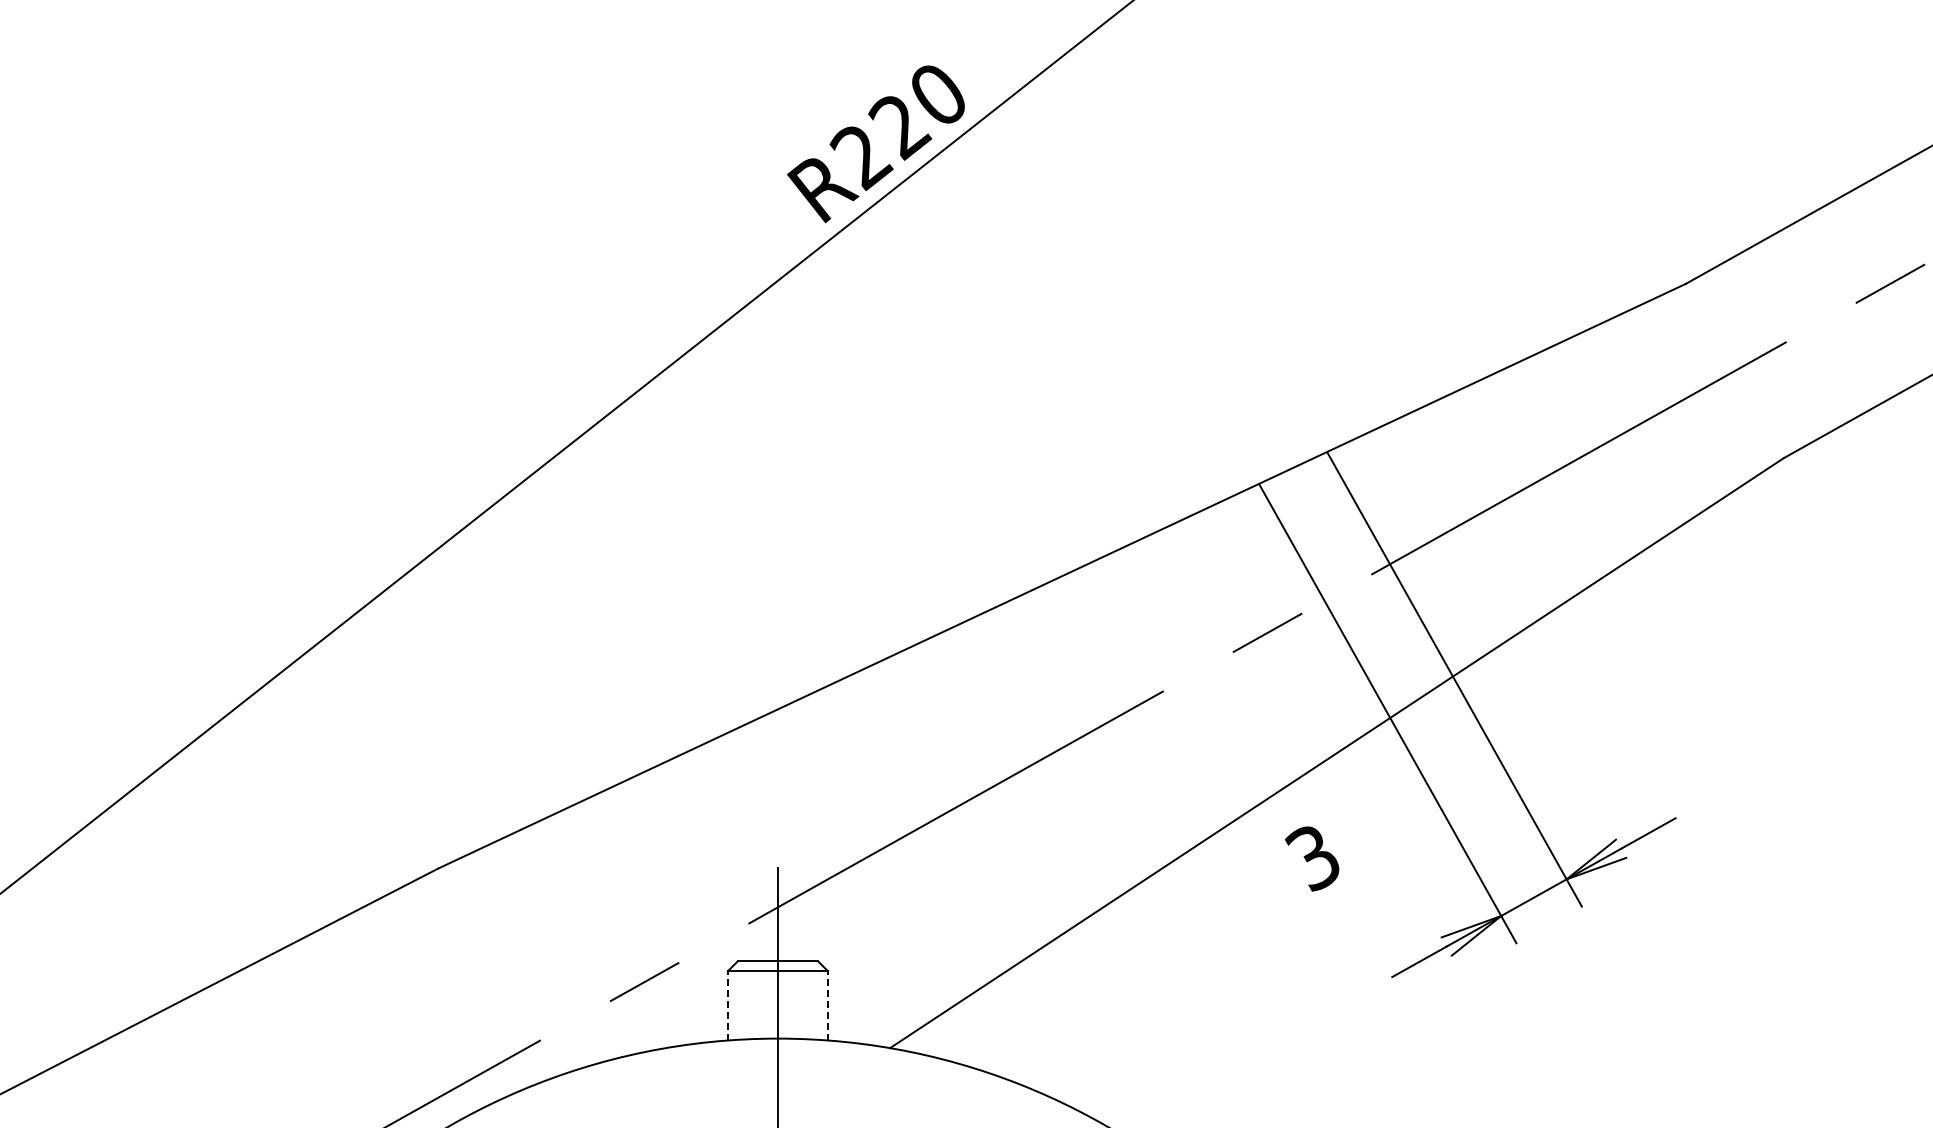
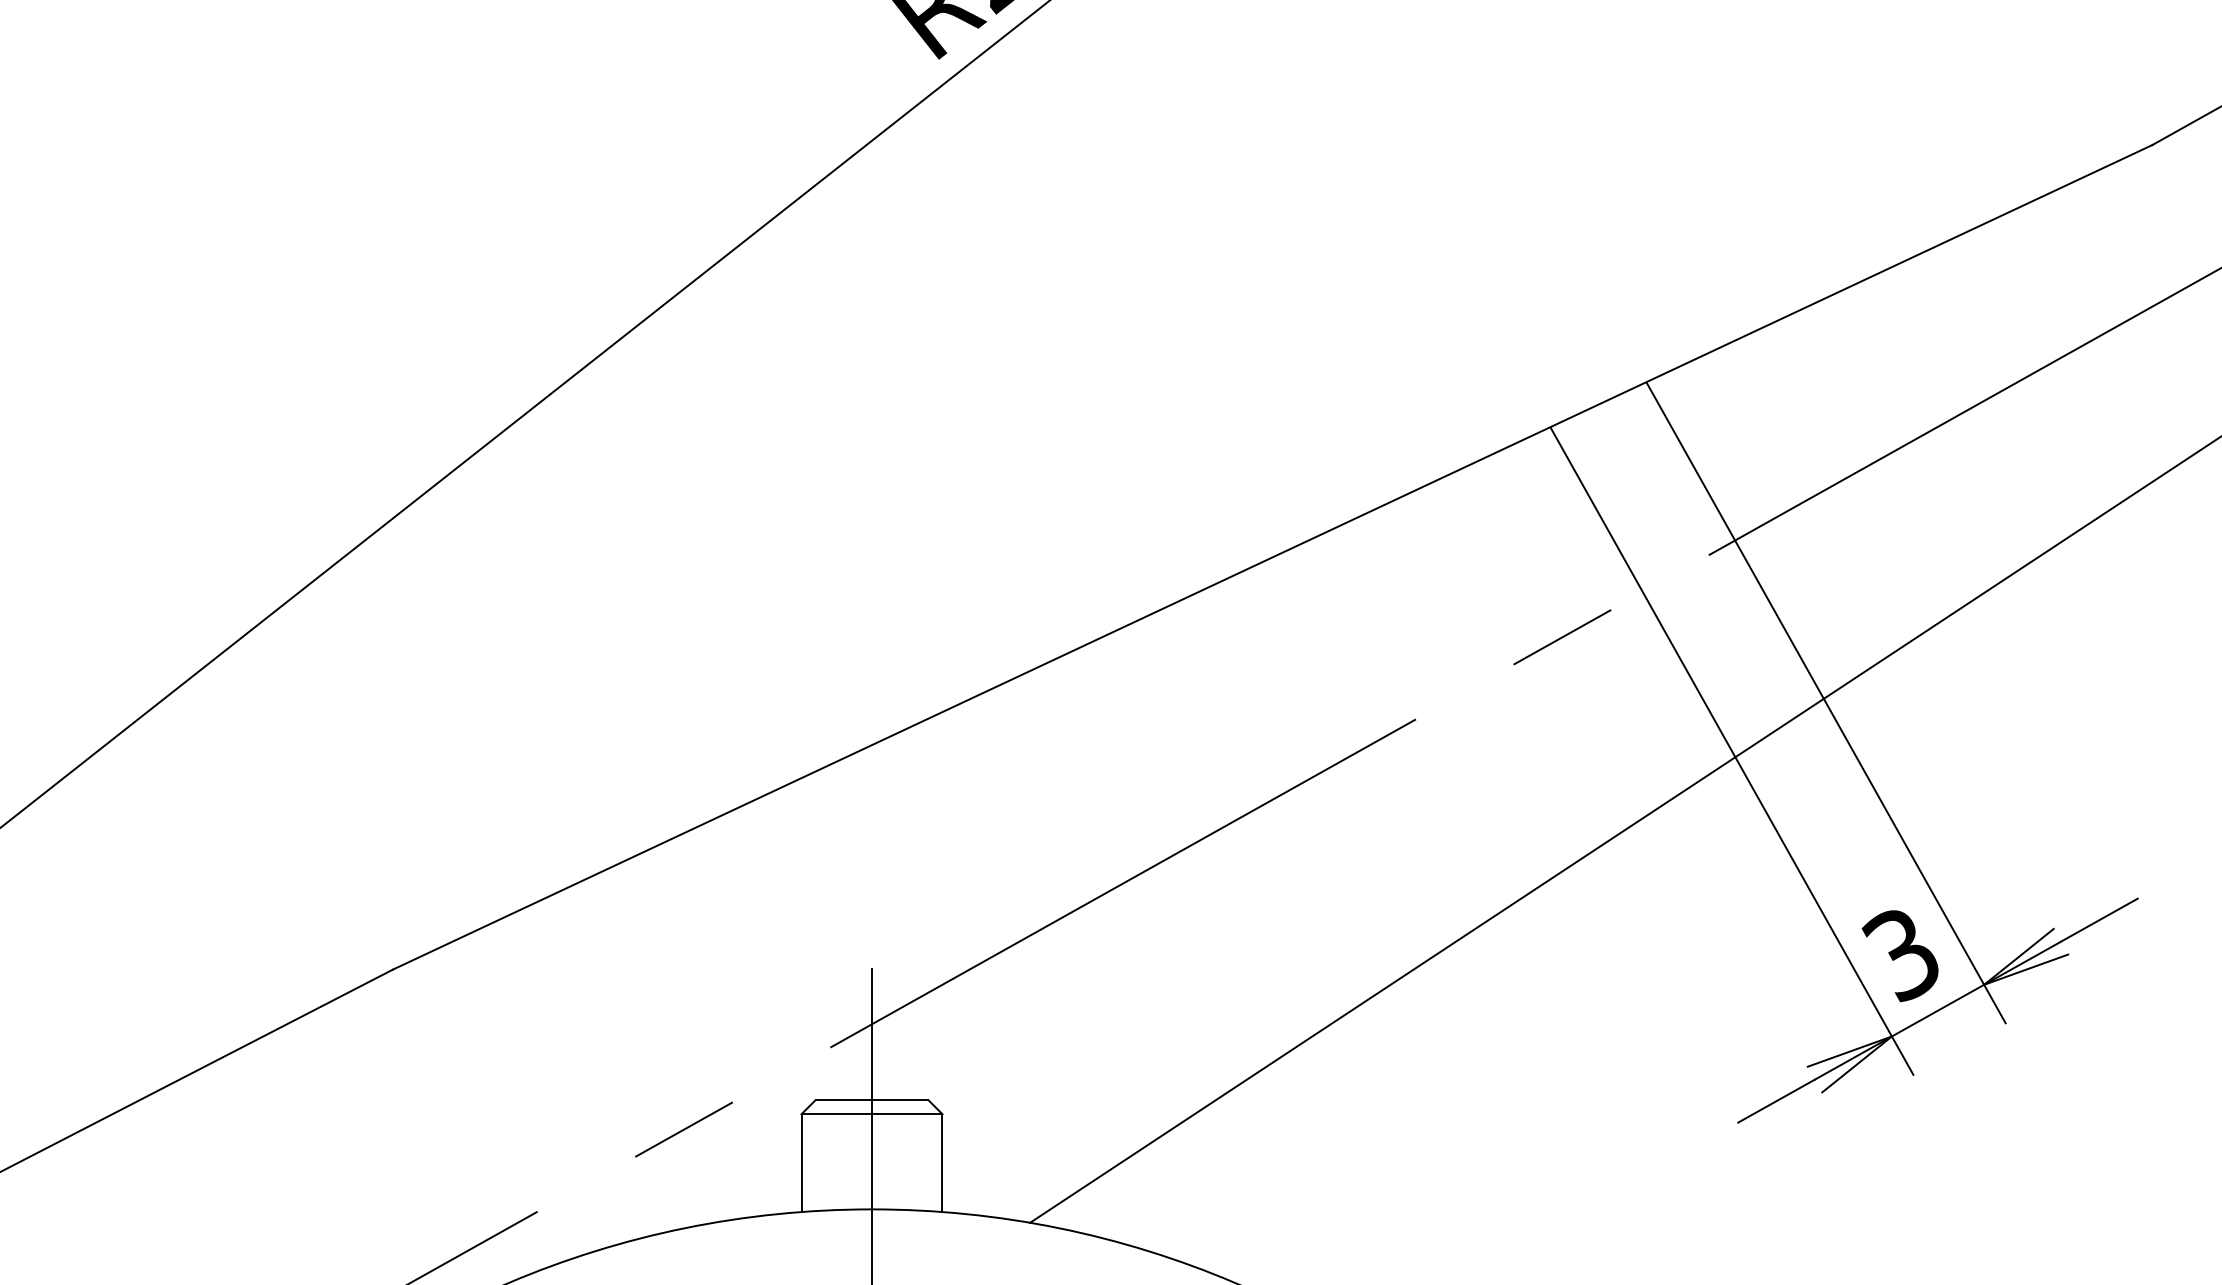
text: (1312, 858) -> (1900, 955), moved
line: (727, 1005) -> (800, 1162), dashed -> solid
line: (827, 1005) -> (941, 1162), dashed -> solid

